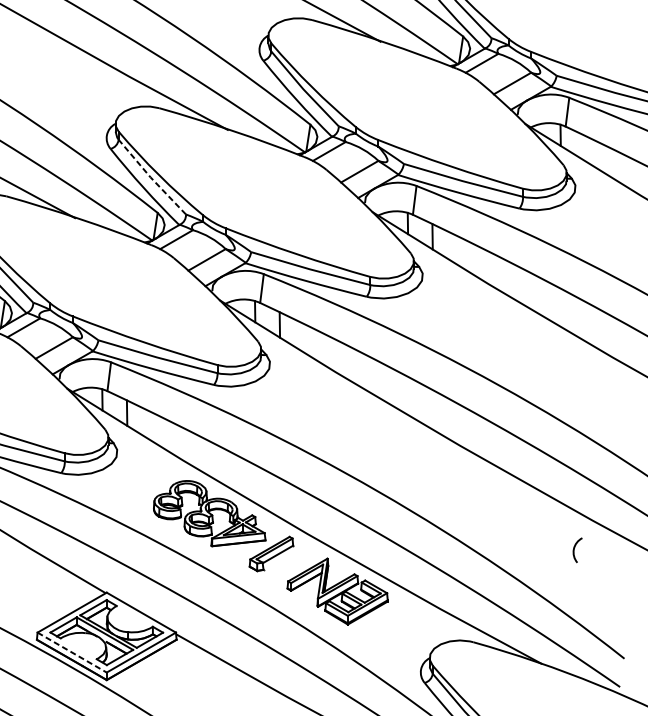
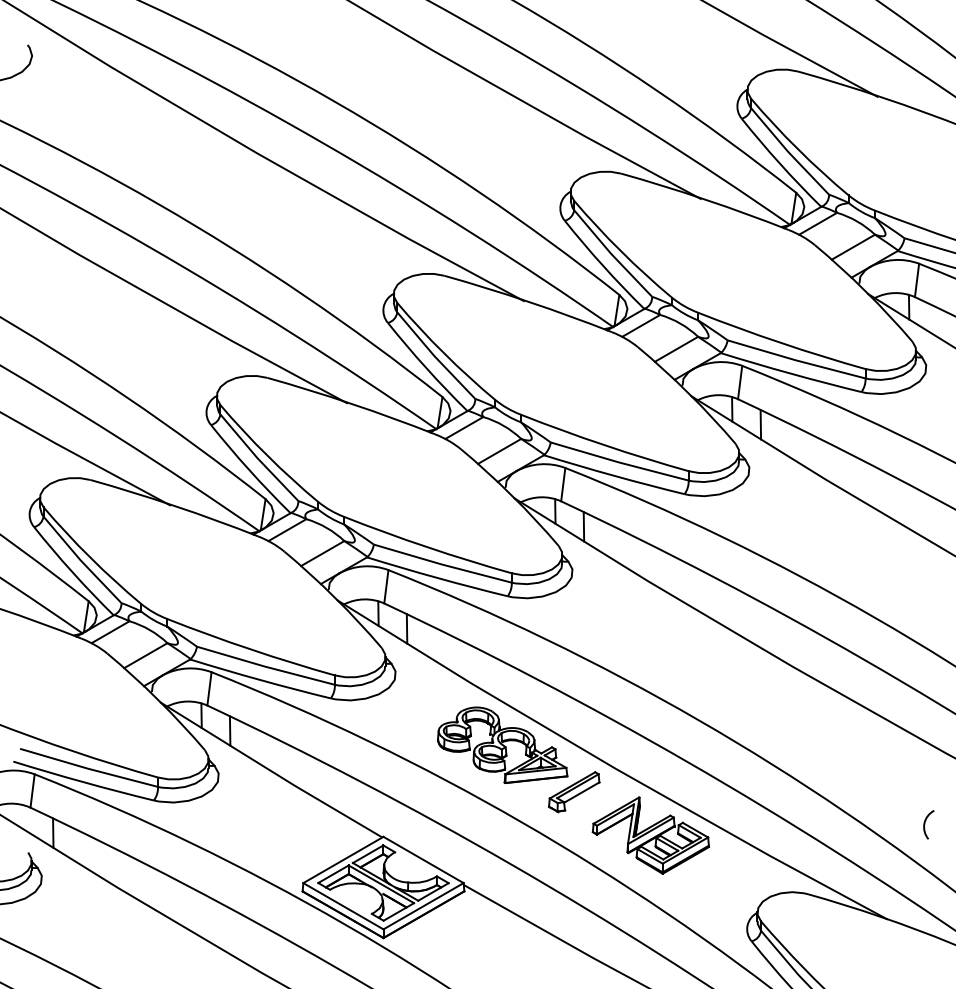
line: (150, 177) -> (434, 355), dashed -> solid
arc: (574, 550) -> (925, 824), moved
line: (72, 652) -> (343, 906), dashed -> solid

